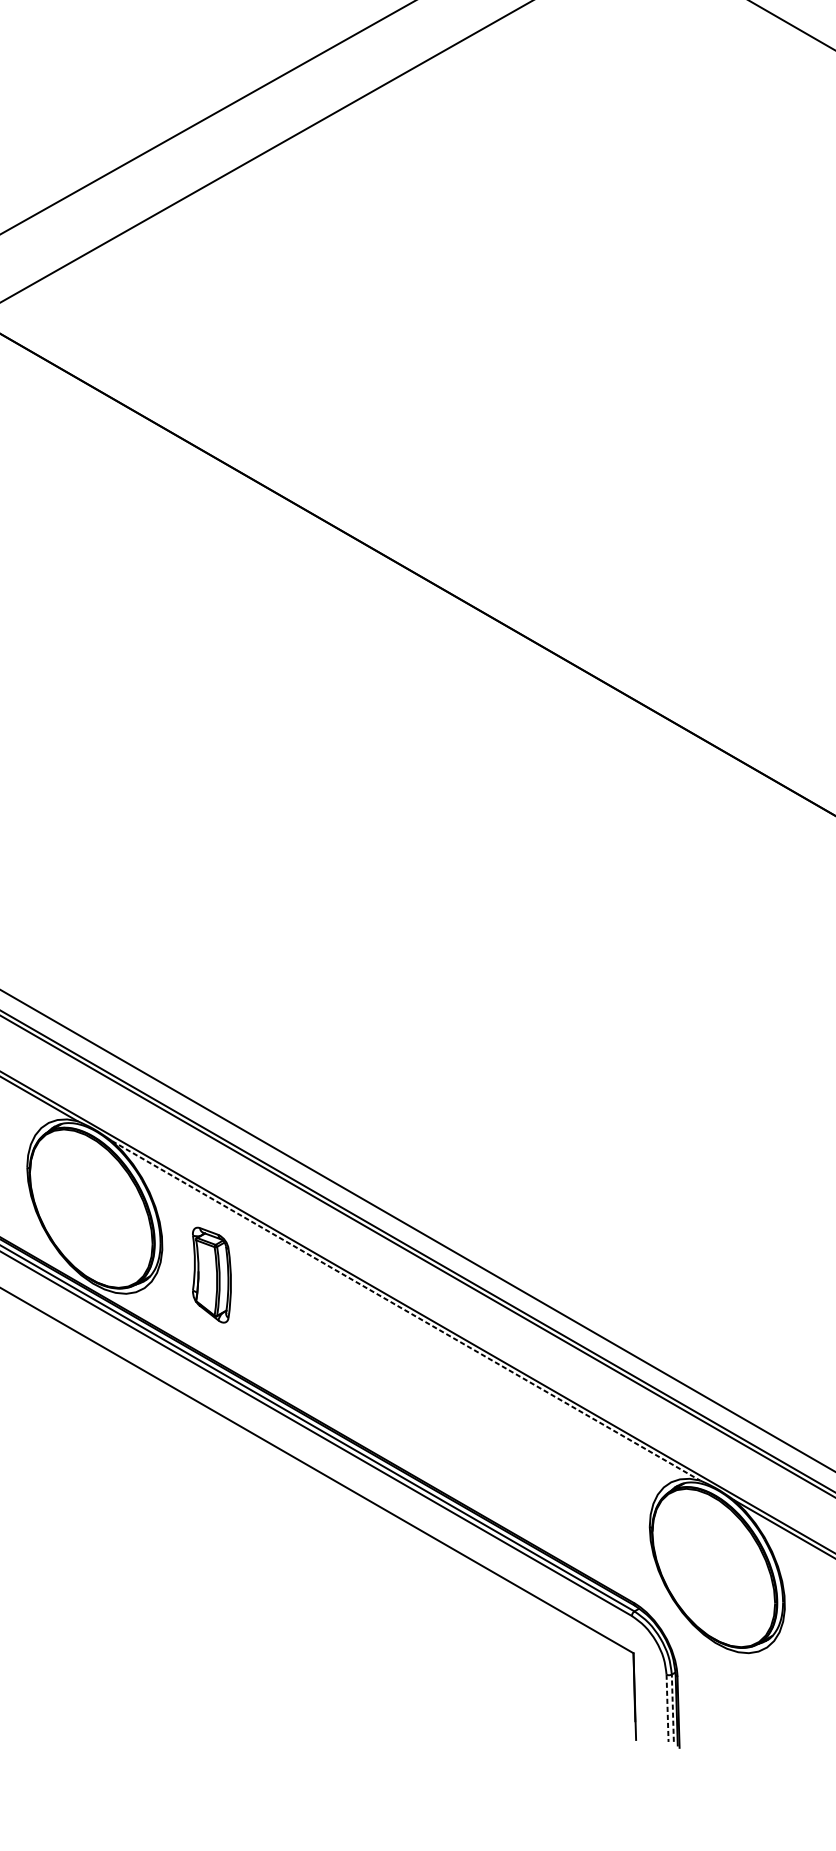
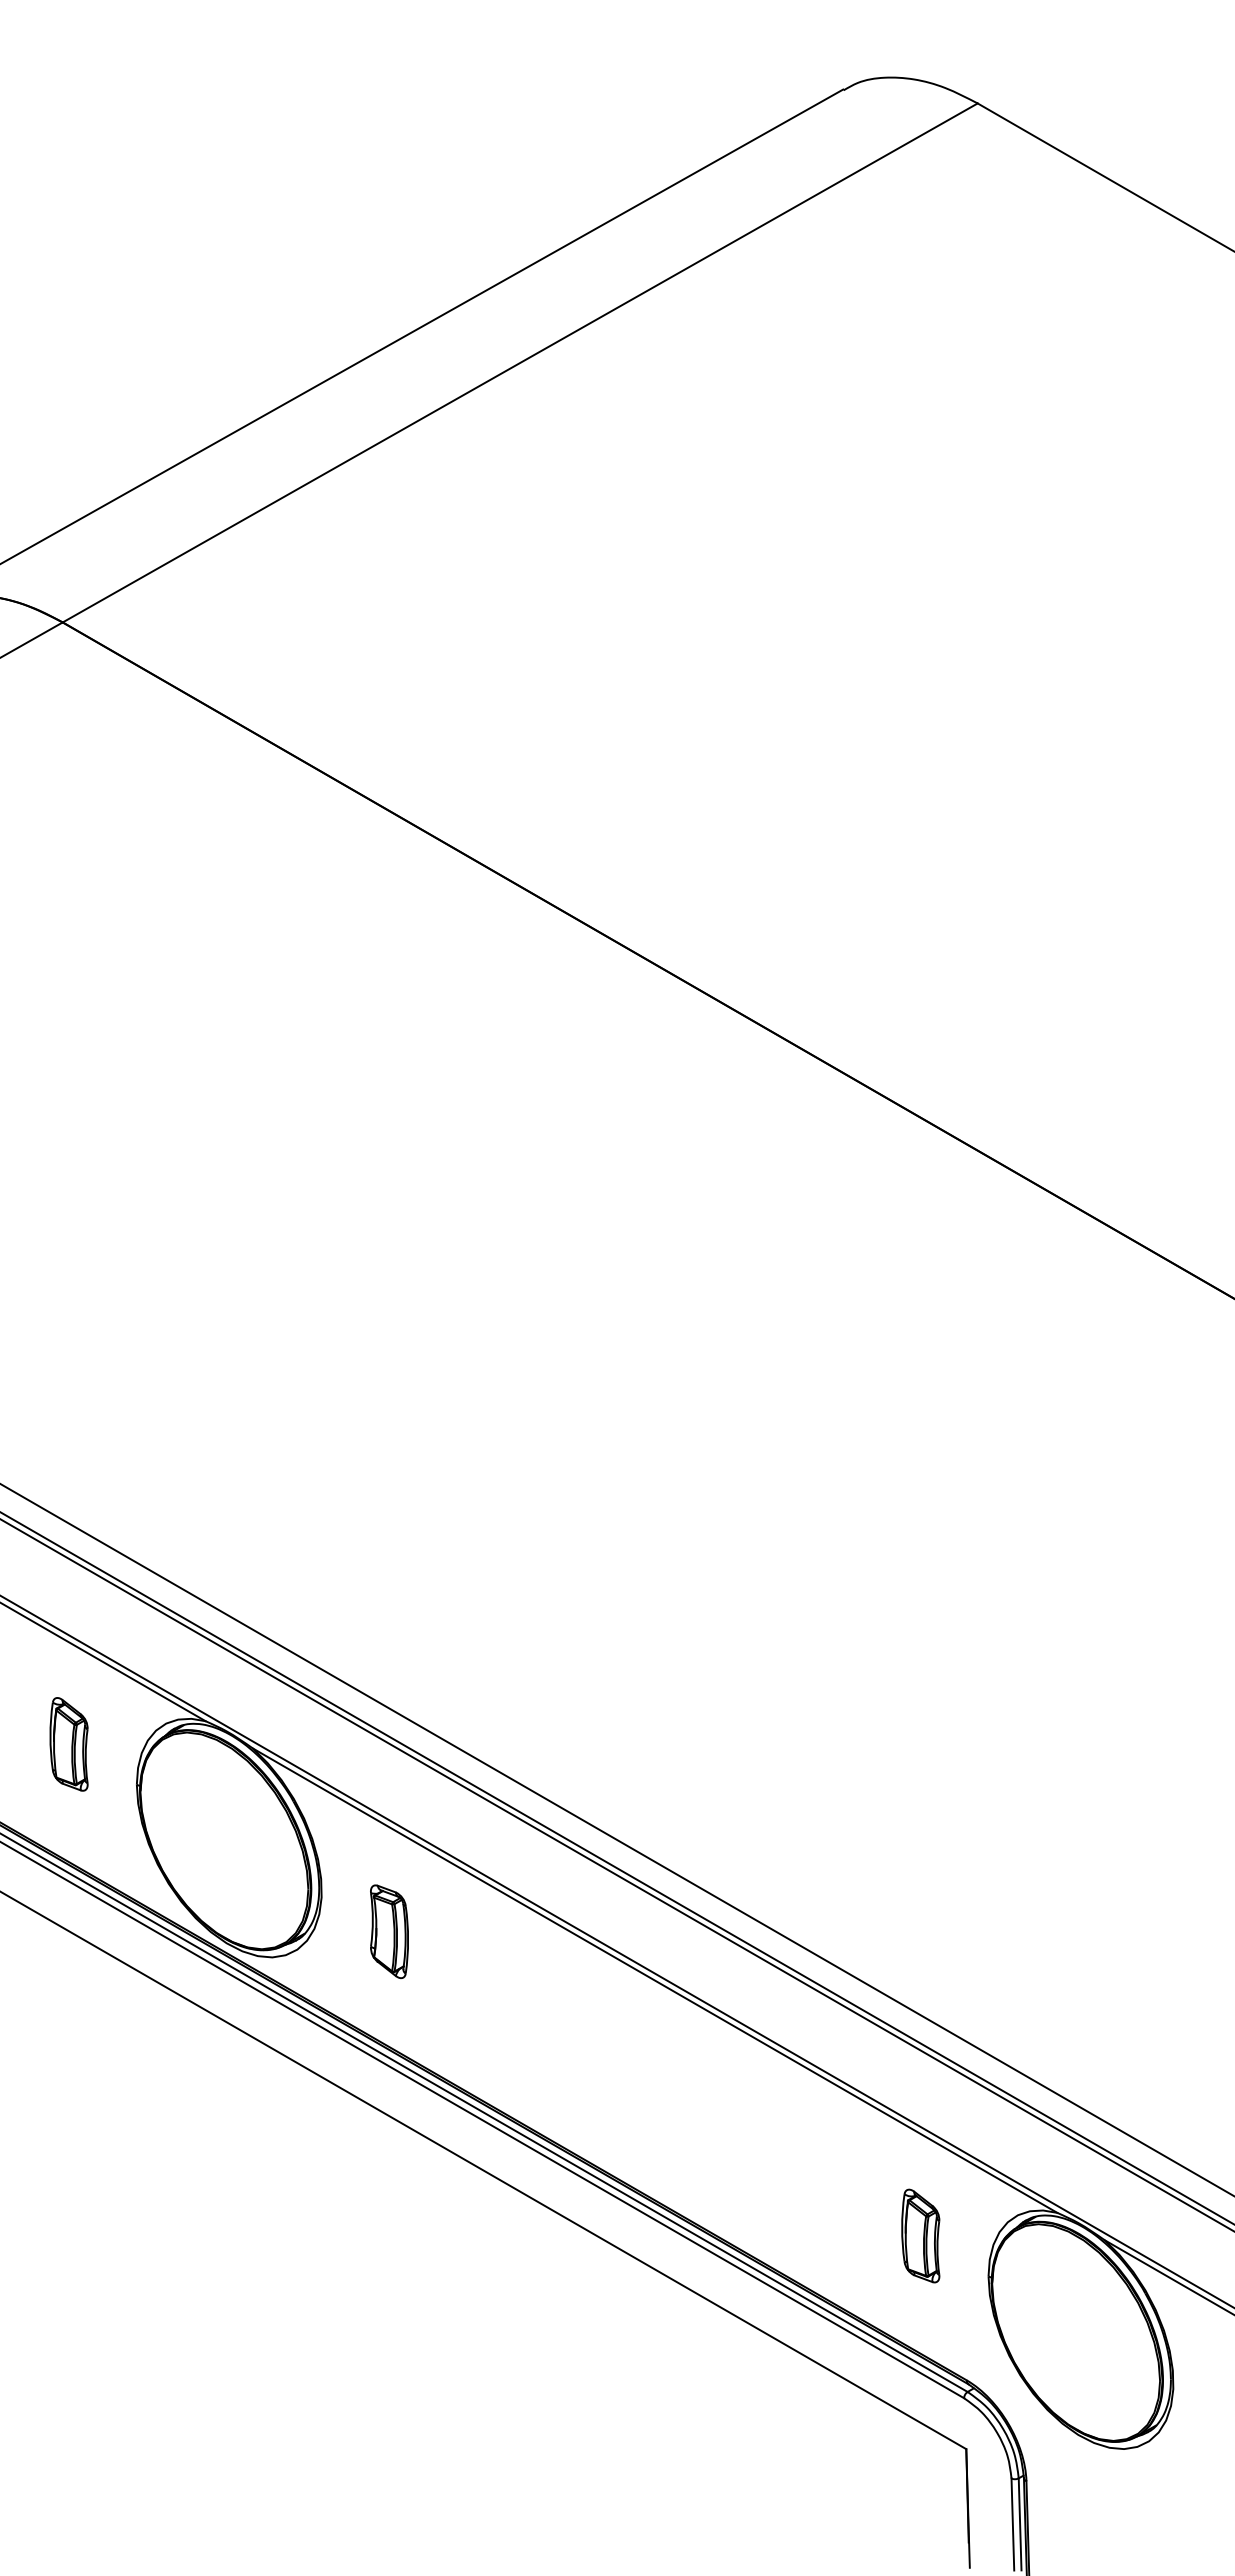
part: (211, 1274) -> (389, 1931), size x0.71
line: (406, 1310) -> (655, 1980), dashed -> solid
part: (600, 1497) -> (920, 2235), added
line: (673, 1707) -> (1020, 2523), dashed -> solid
line: (667, 1708) -> (1012, 2524), dashed -> solid

